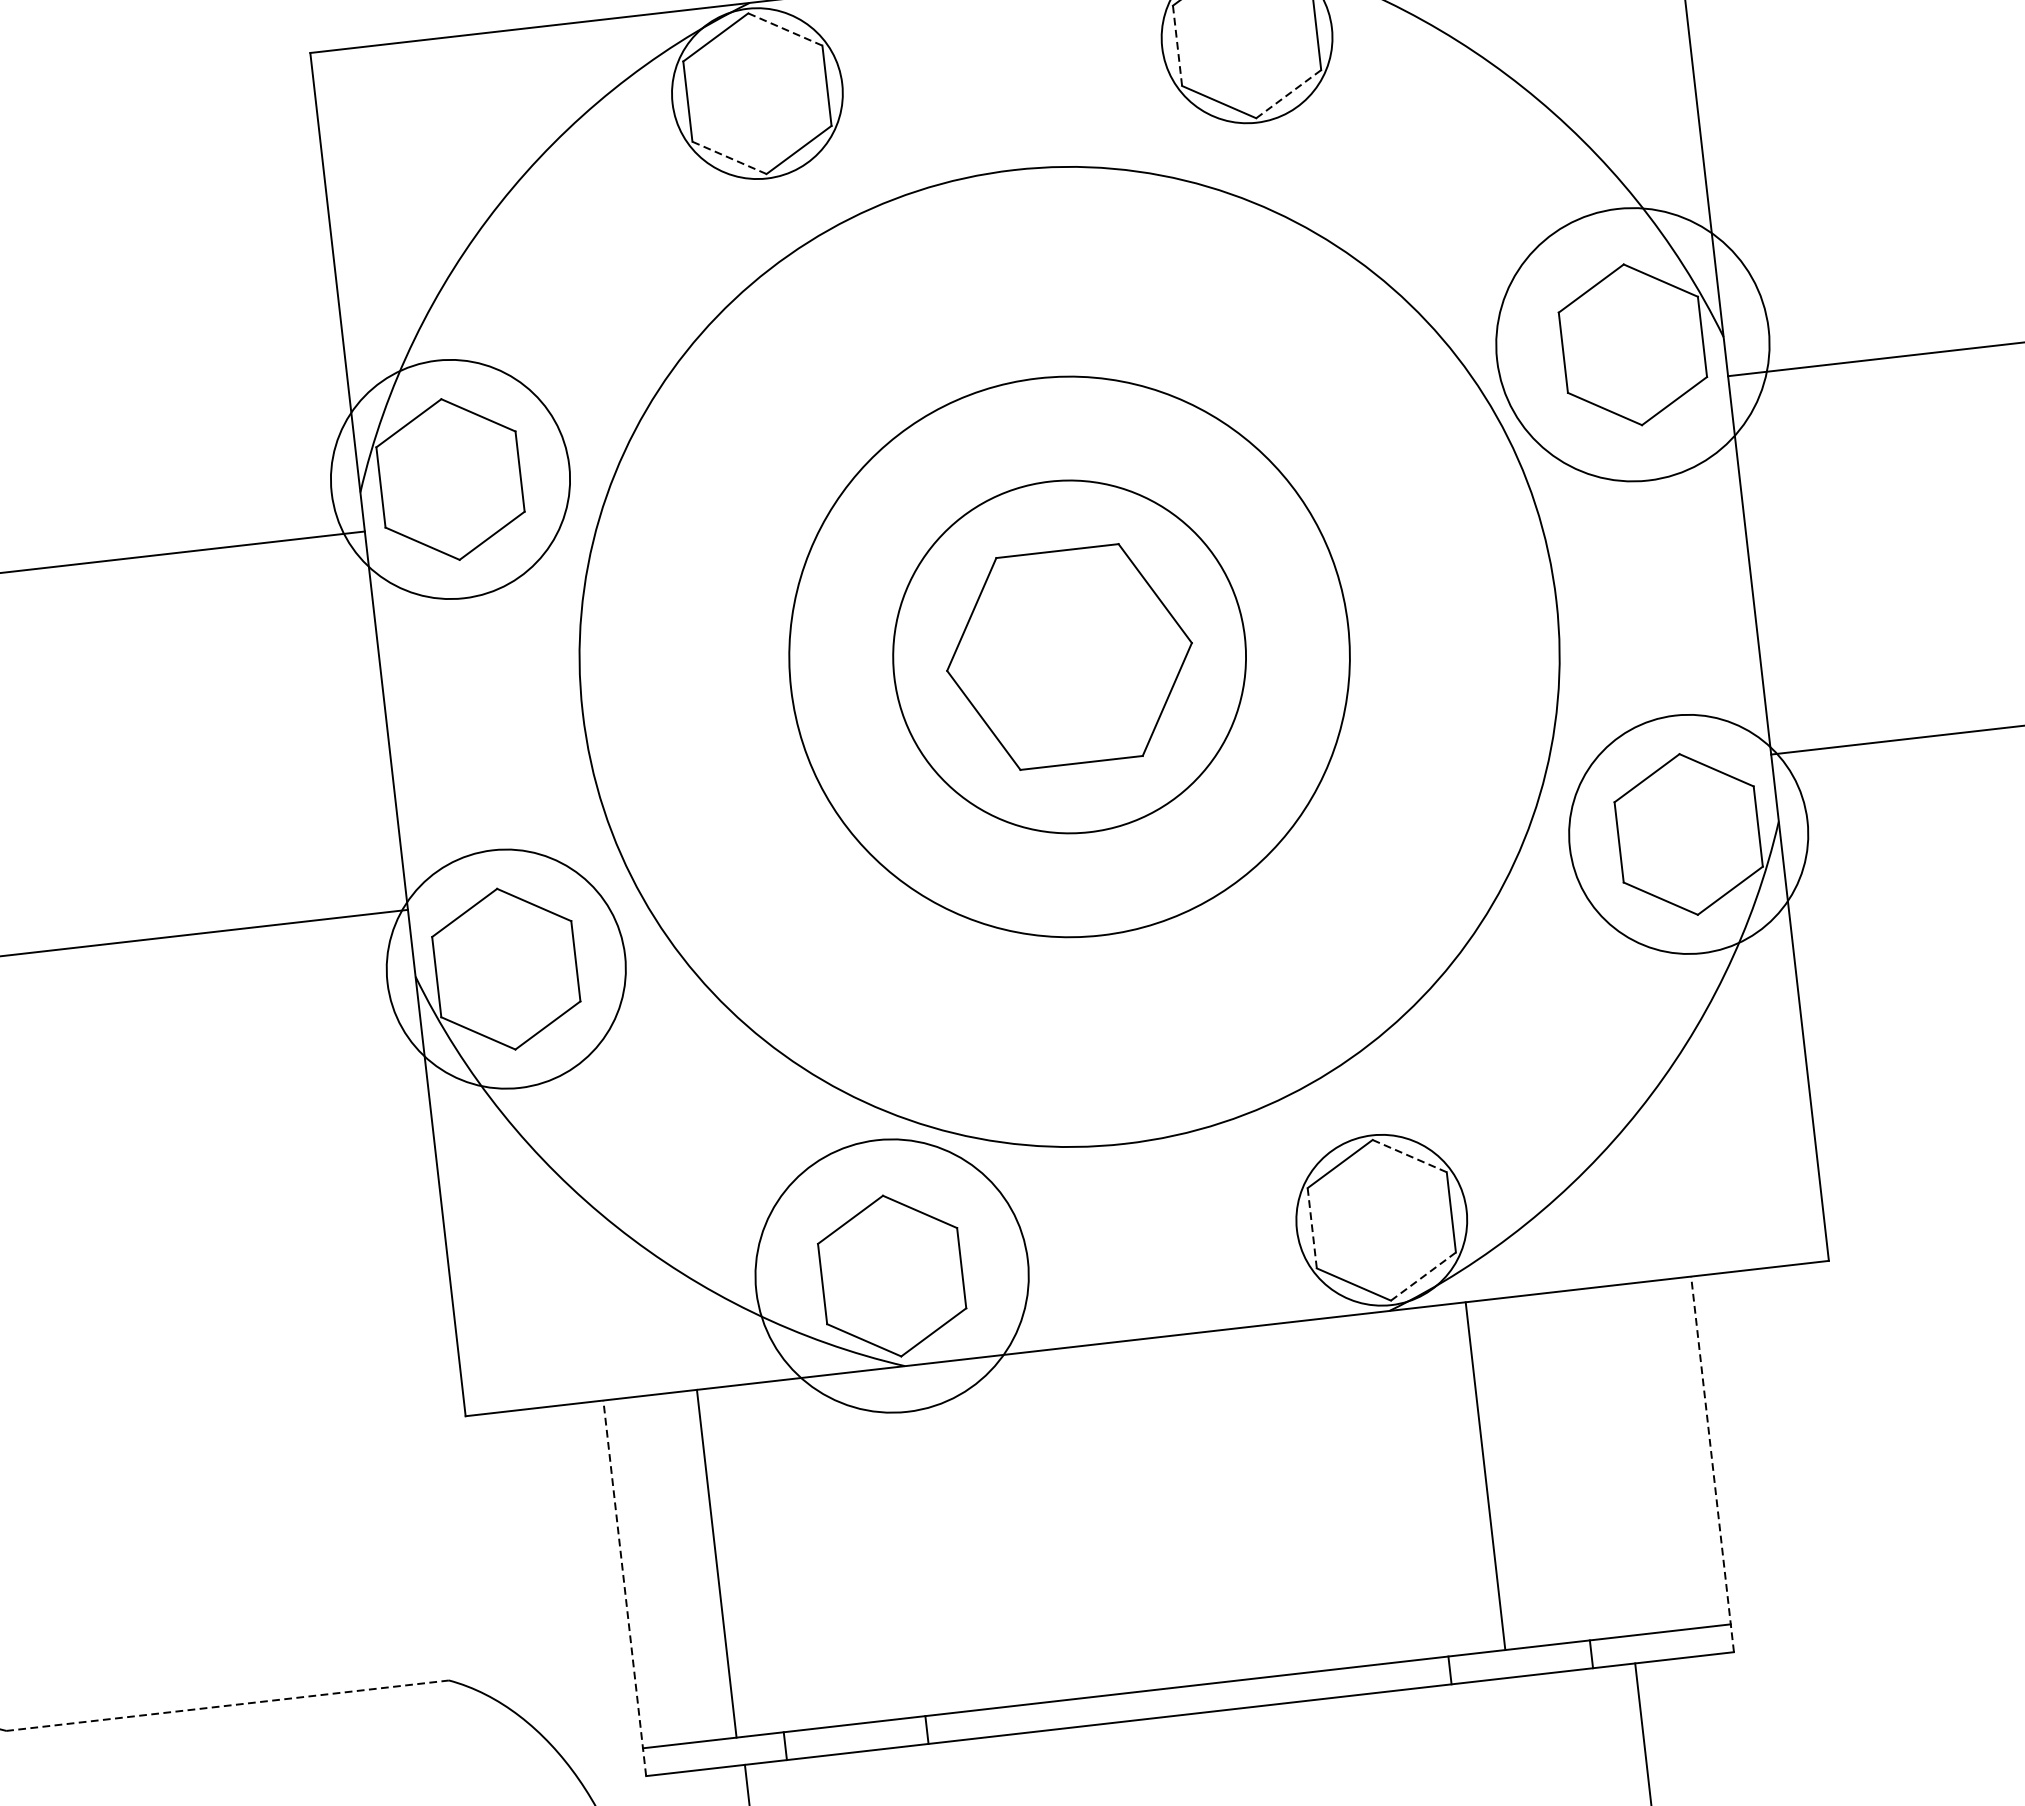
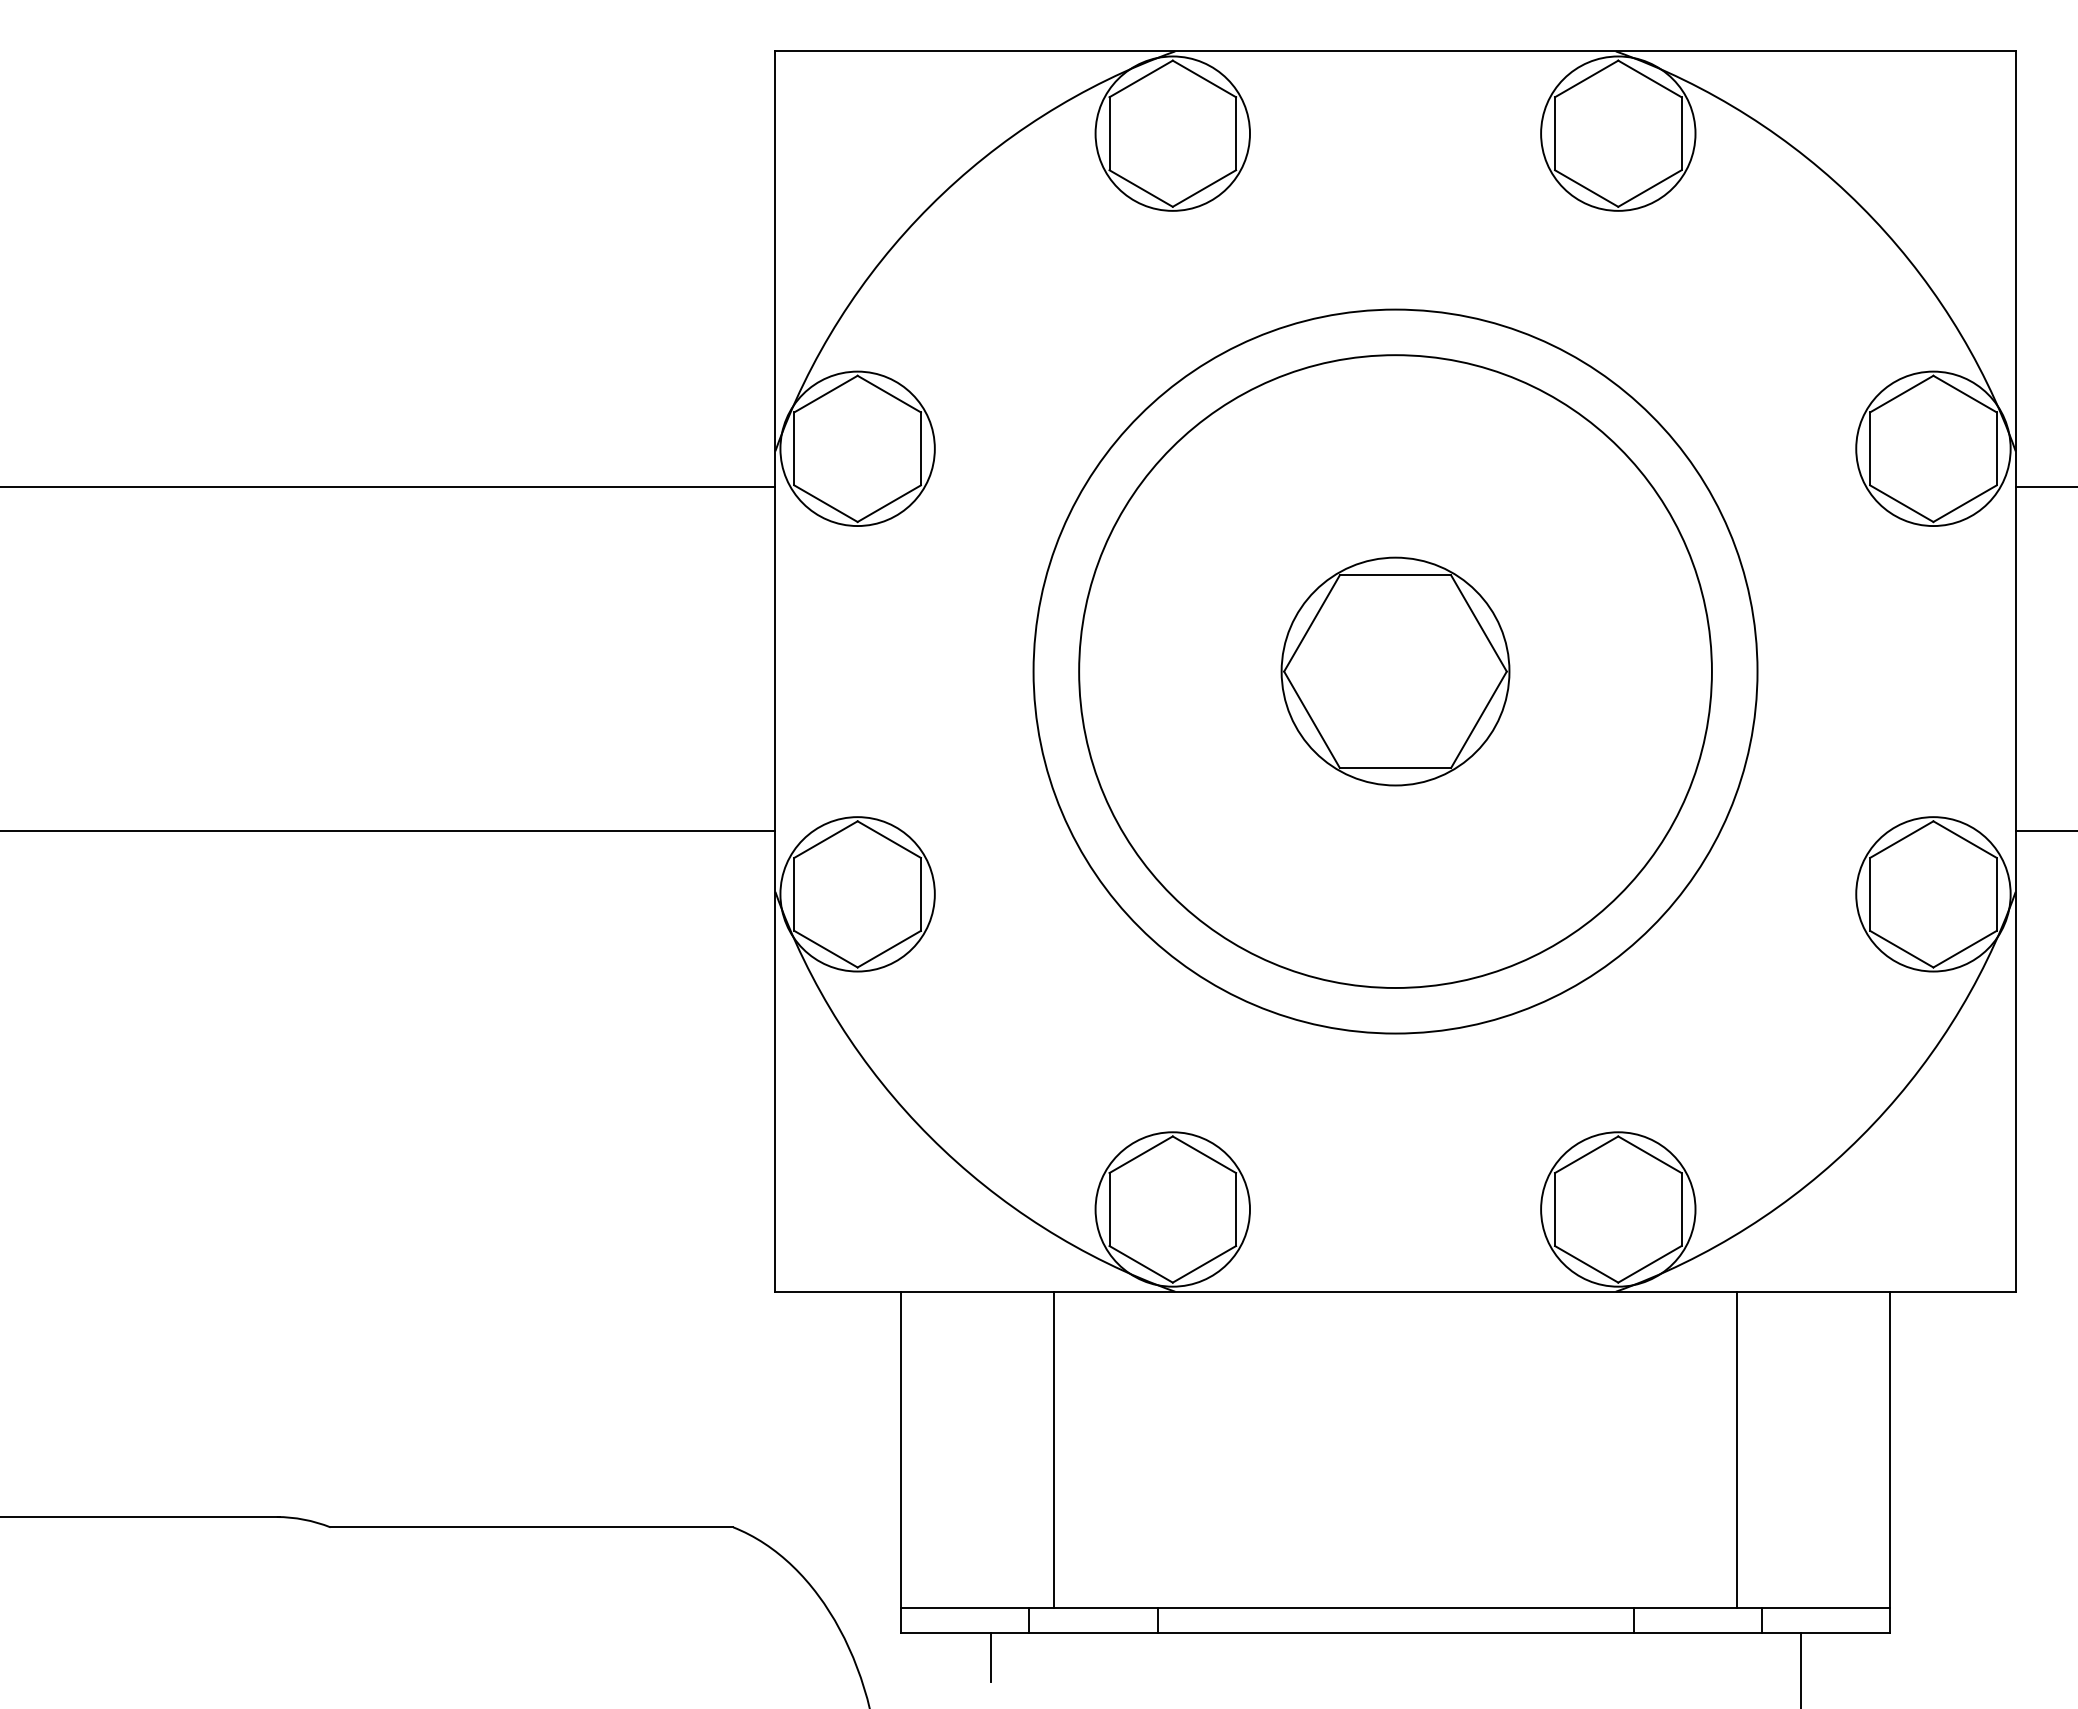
line: (785, 29) -> (1204, 78), dashed -> solid
line: (1178, 45) -> (1555, 133), dashed -> solid
line: (1288, 94) -> (1649, 188), dashed -> solid
line: (729, 157) -> (1141, 188), dashed -> solid
circle: (1632, 344) -> (1933, 448), size x0.62
circle: (450, 479) -> (857, 448), size x0.71
circle: (1069, 656) -> (1395, 671), size x0.71
circle: (1069, 656) -> (1395, 671), size x0.71
circle: (1069, 656) -> (1395, 671), size x1.43
circle: (1688, 834) -> (1933, 894), size x0.71
circle: (506, 969) -> (857, 894), size x0.71
line: (1409, 1155) -> (1649, 1154), dashed -> solid
line: (1312, 1228) -> (1555, 1209), dashed -> solid
circle: (891, 1276) -> (1172, 1209), size x0.62
line: (1422, 1276) -> (1649, 1264), dashed -> solid
line: (1712, 1464) -> (1890, 1462), dashed -> solid
line: (1485, 1475) -> (1737, 1449), moved
line: (716, 1563) -> (1053, 1449), moved
line: (624, 1588) -> (900, 1462), dashed -> solid
line: (228, 1705) -> (532, 1527), dashed -> solid

